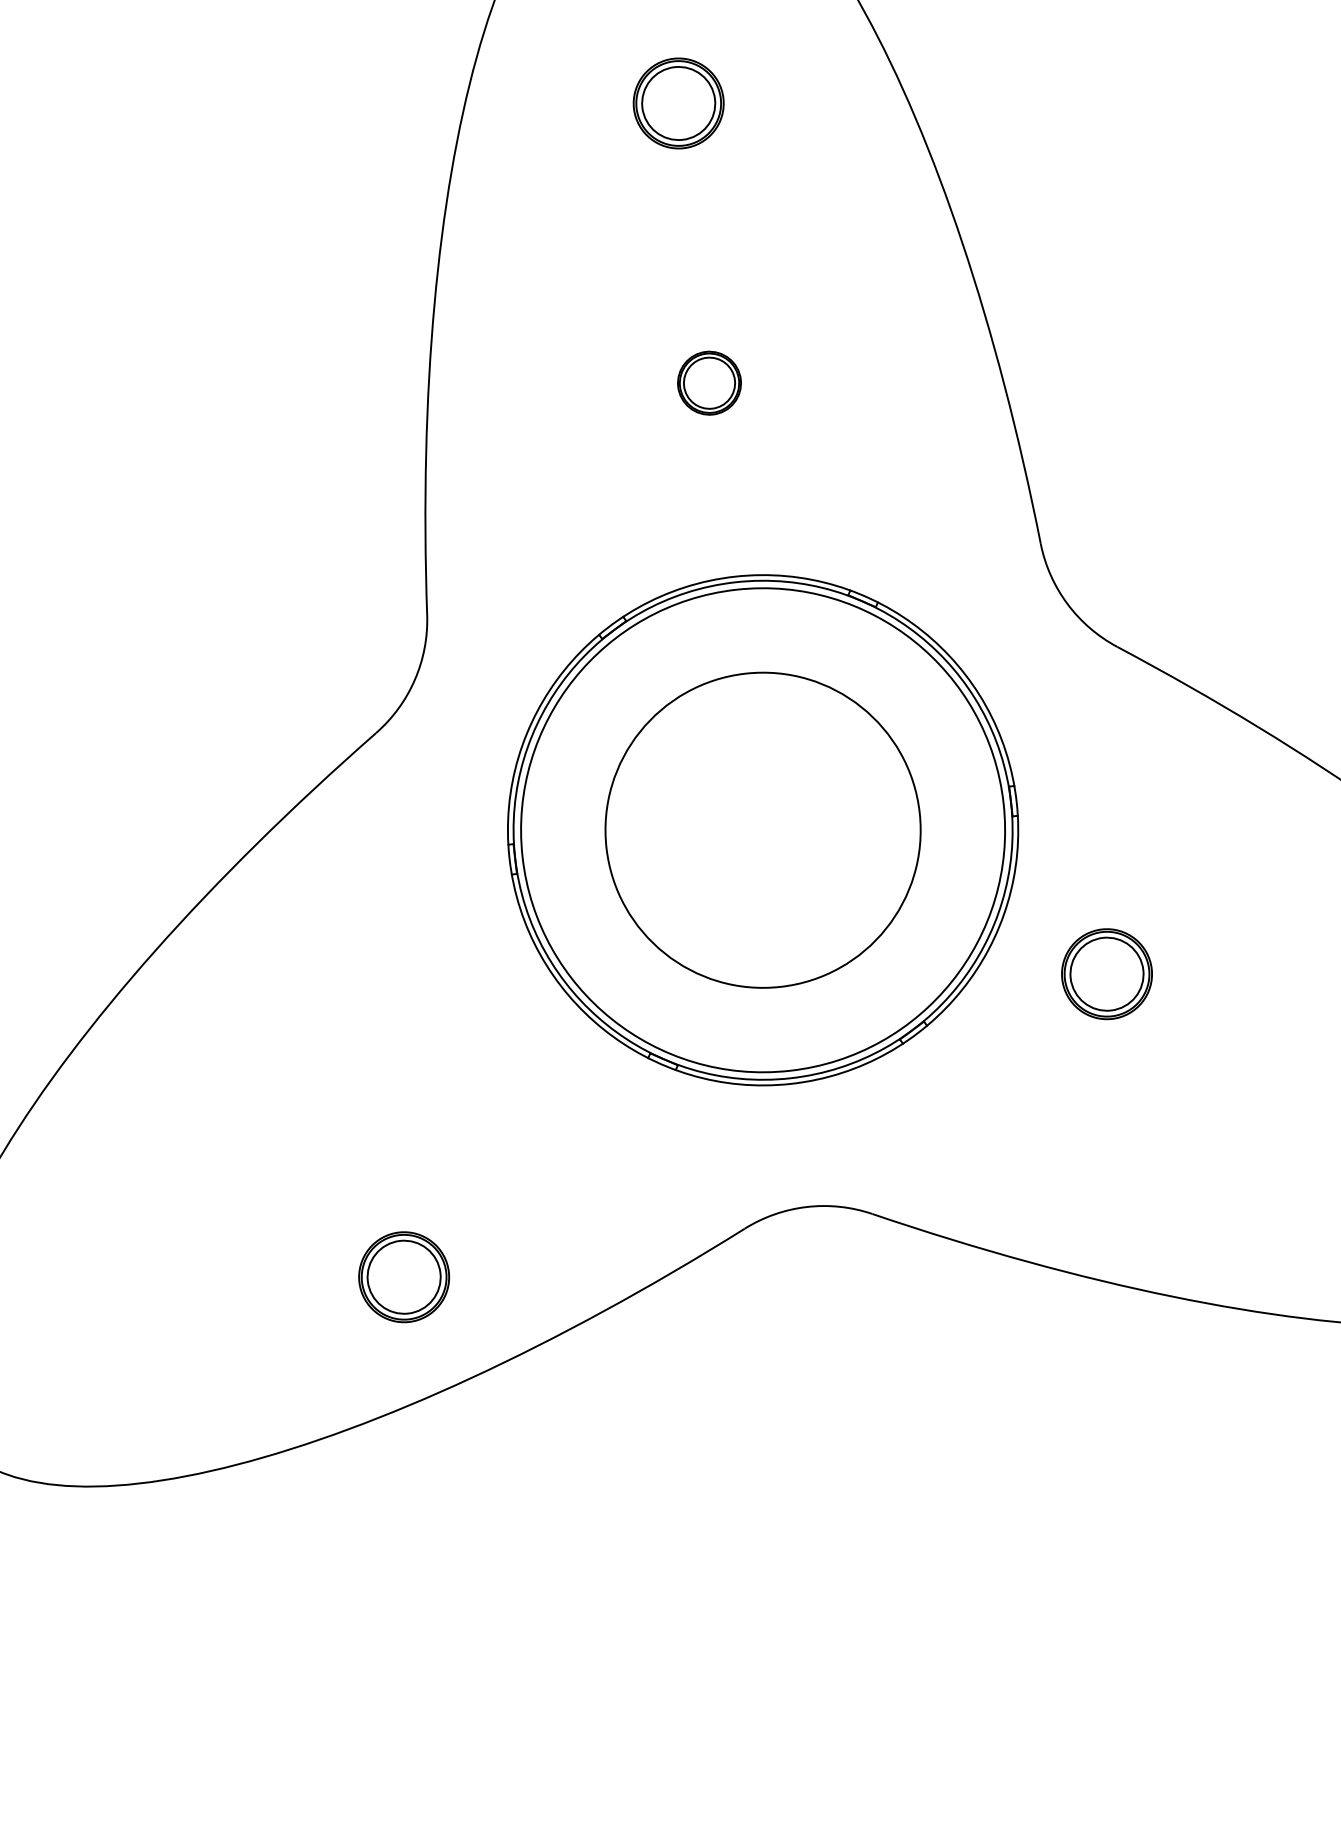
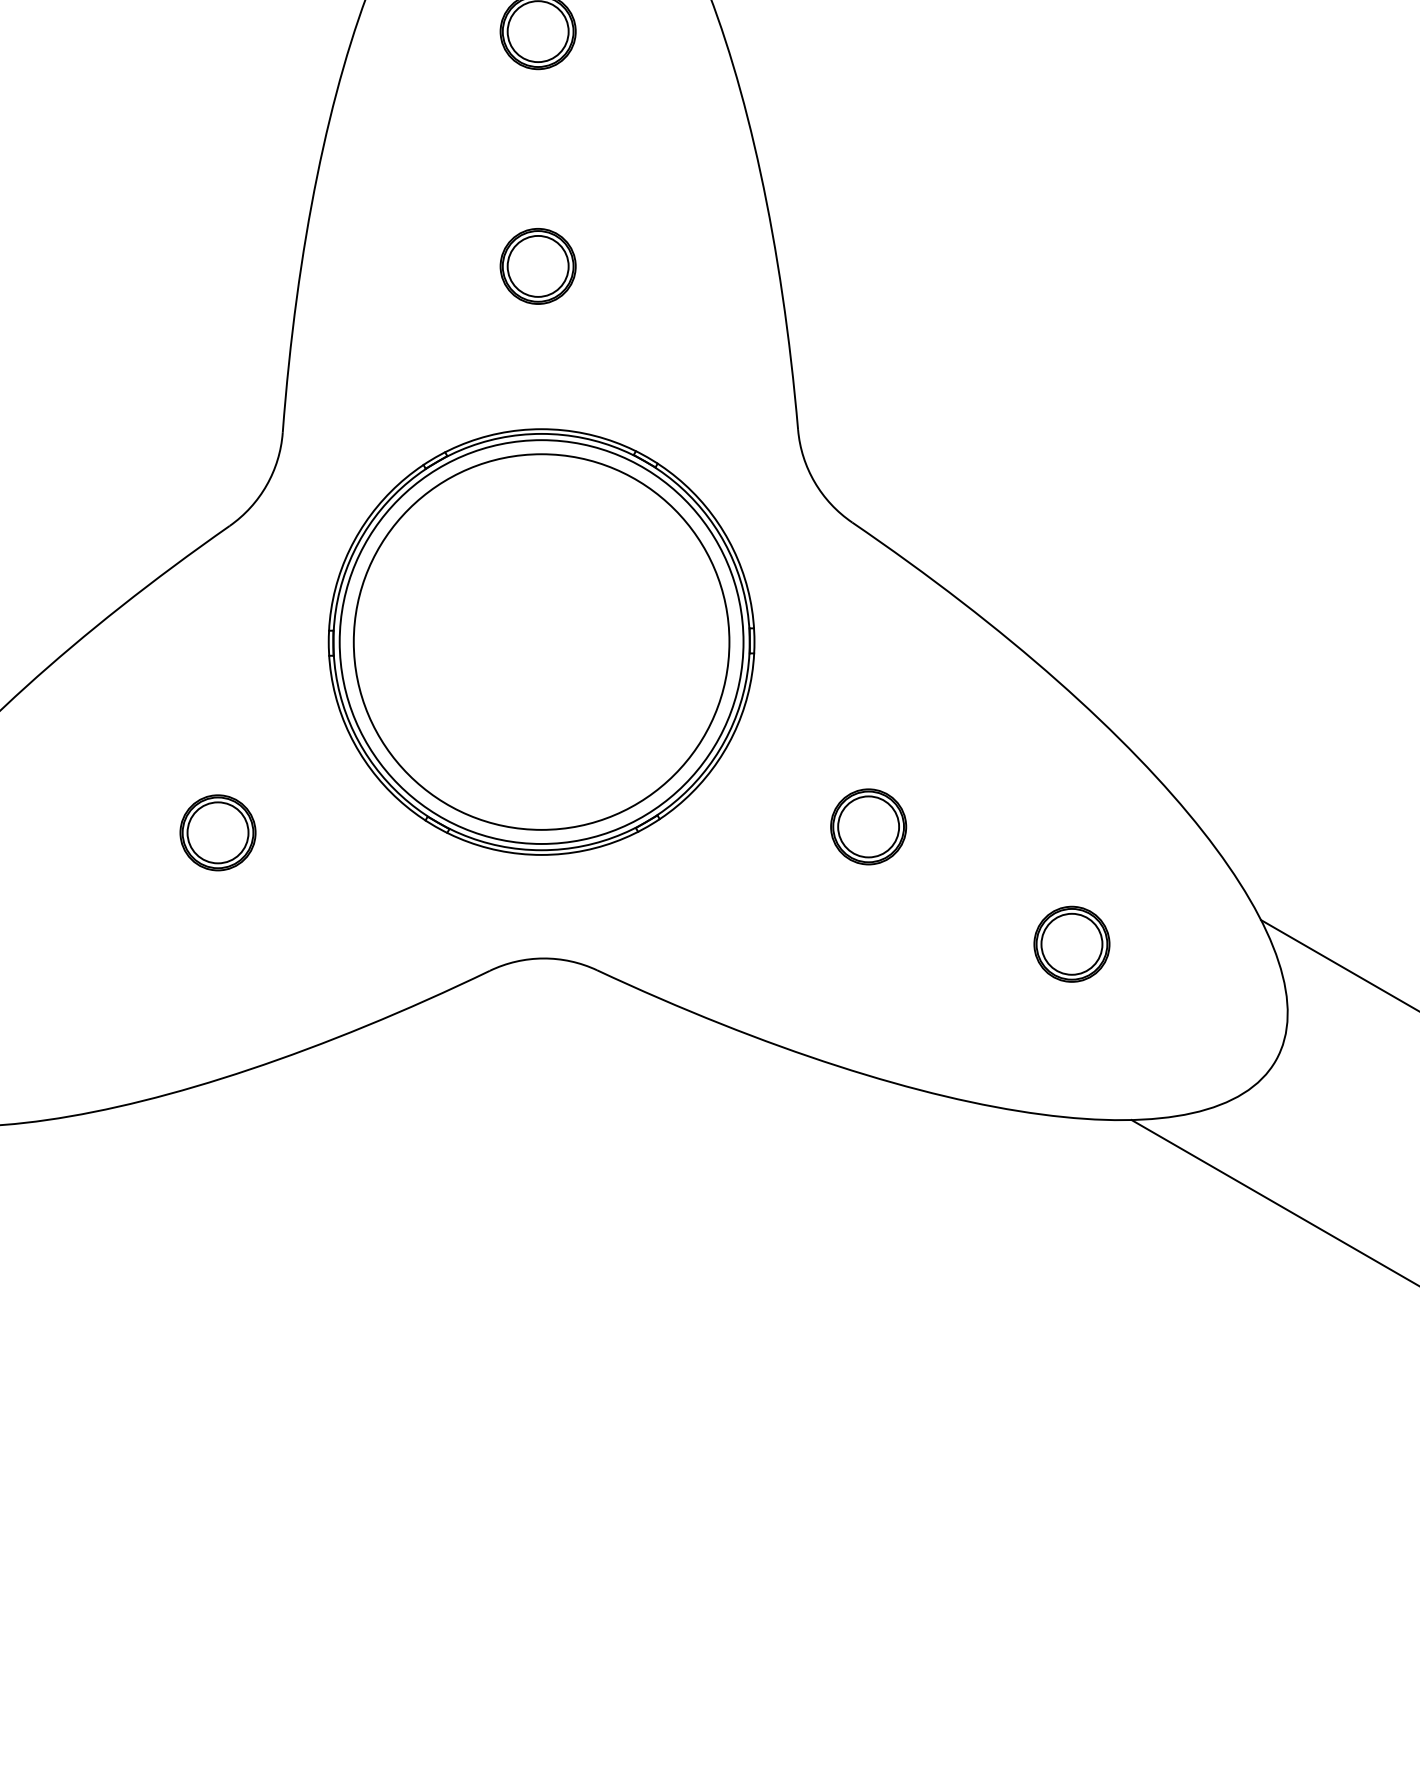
part: (708, 383) -> (537, 266), size x1.43
circle: (762, 829) -> (541, 641), size x1.43
part: (1106, 973) -> (868, 826), moved
part: (403, 1276) -> (217, 832), moved

